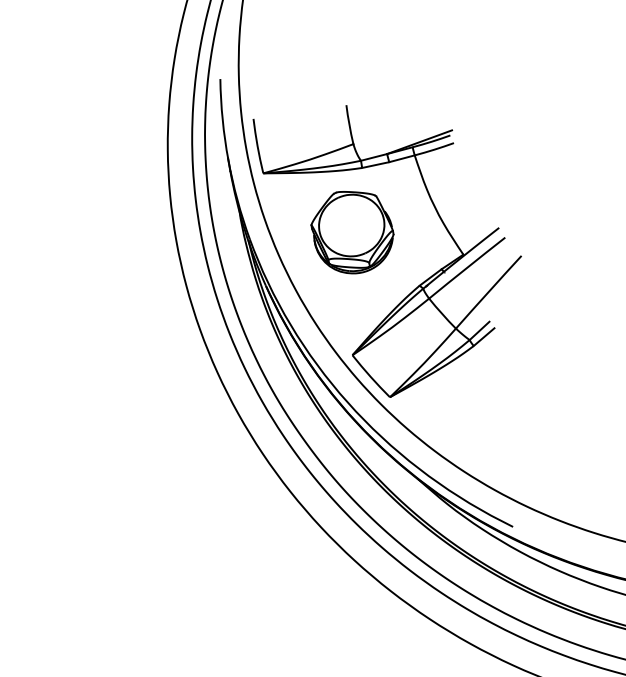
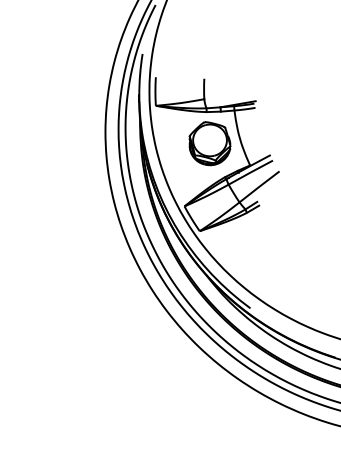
part: (351, 231) -> (209, 143), moved

